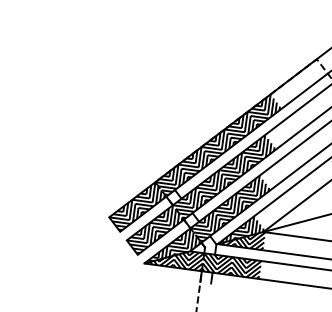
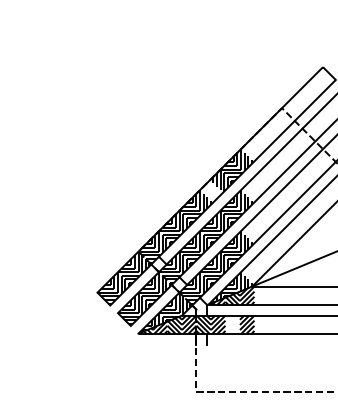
hatch: (235, 132) -> (211, 191), removed
hatch: (238, 266) -> (232, 324), removed

